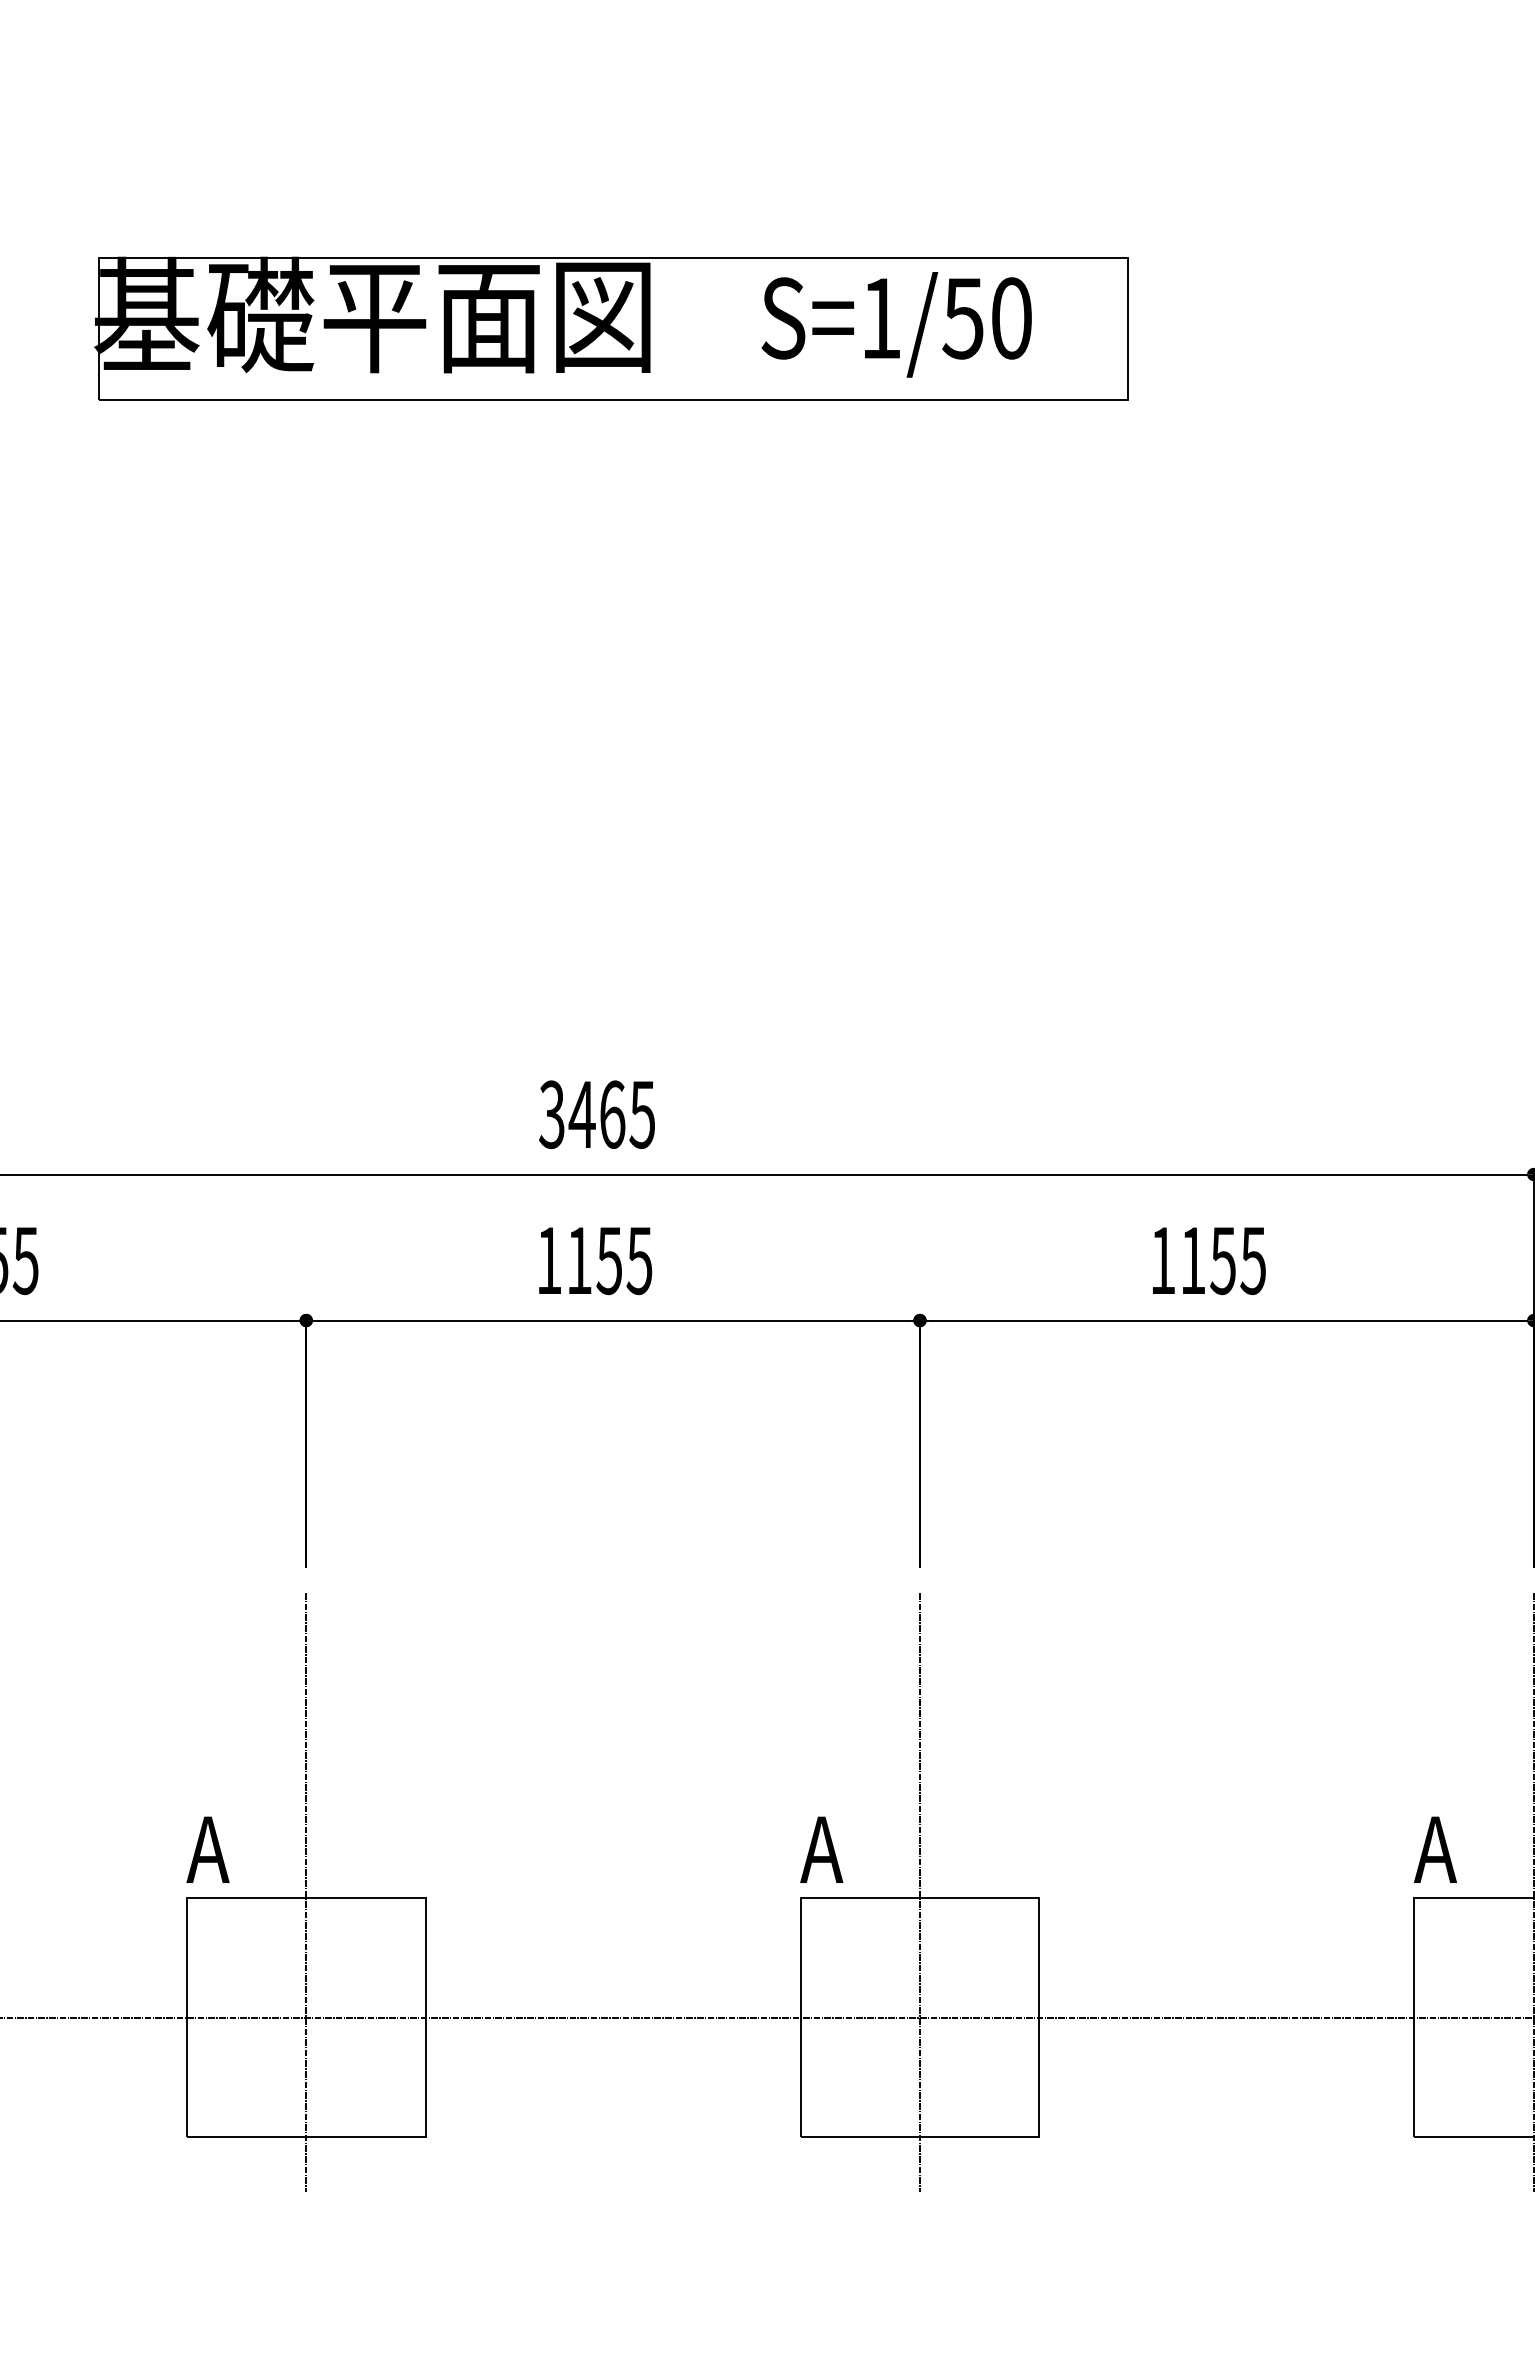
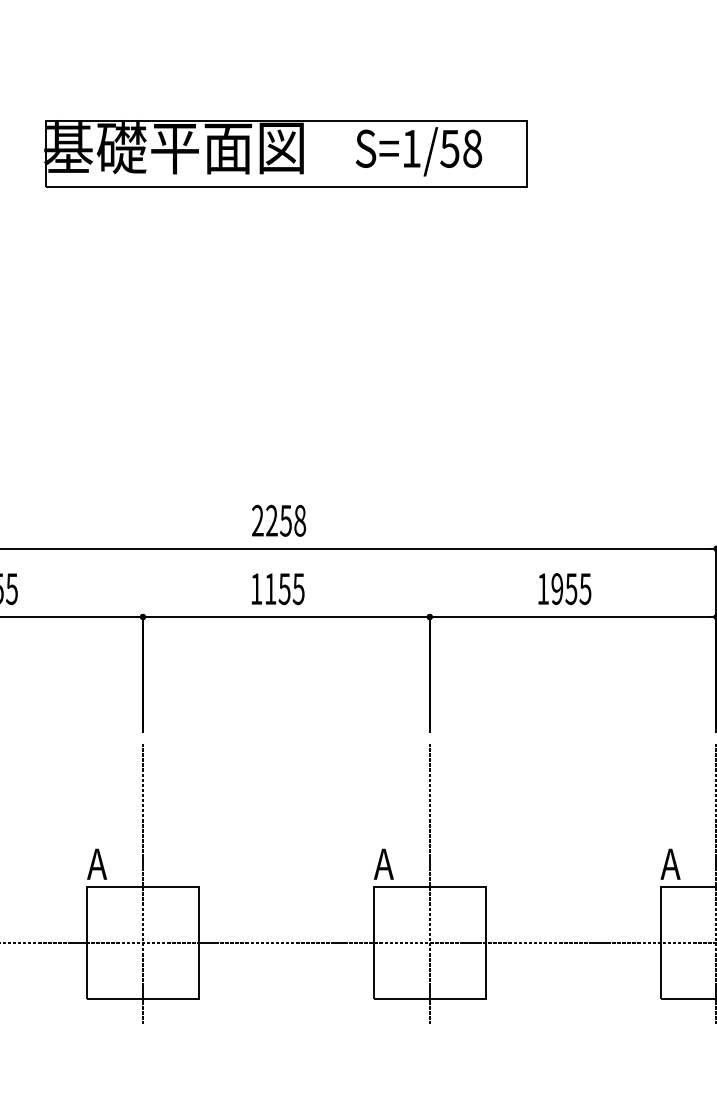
text: (1011, 317) -> (472, 148), S=1/50 -> S=1/58
text: (596, 1114) -> (278, 520), 3465 -> 2258
text: (1193, 1261) -> (557, 589), 1155 -> 1955

